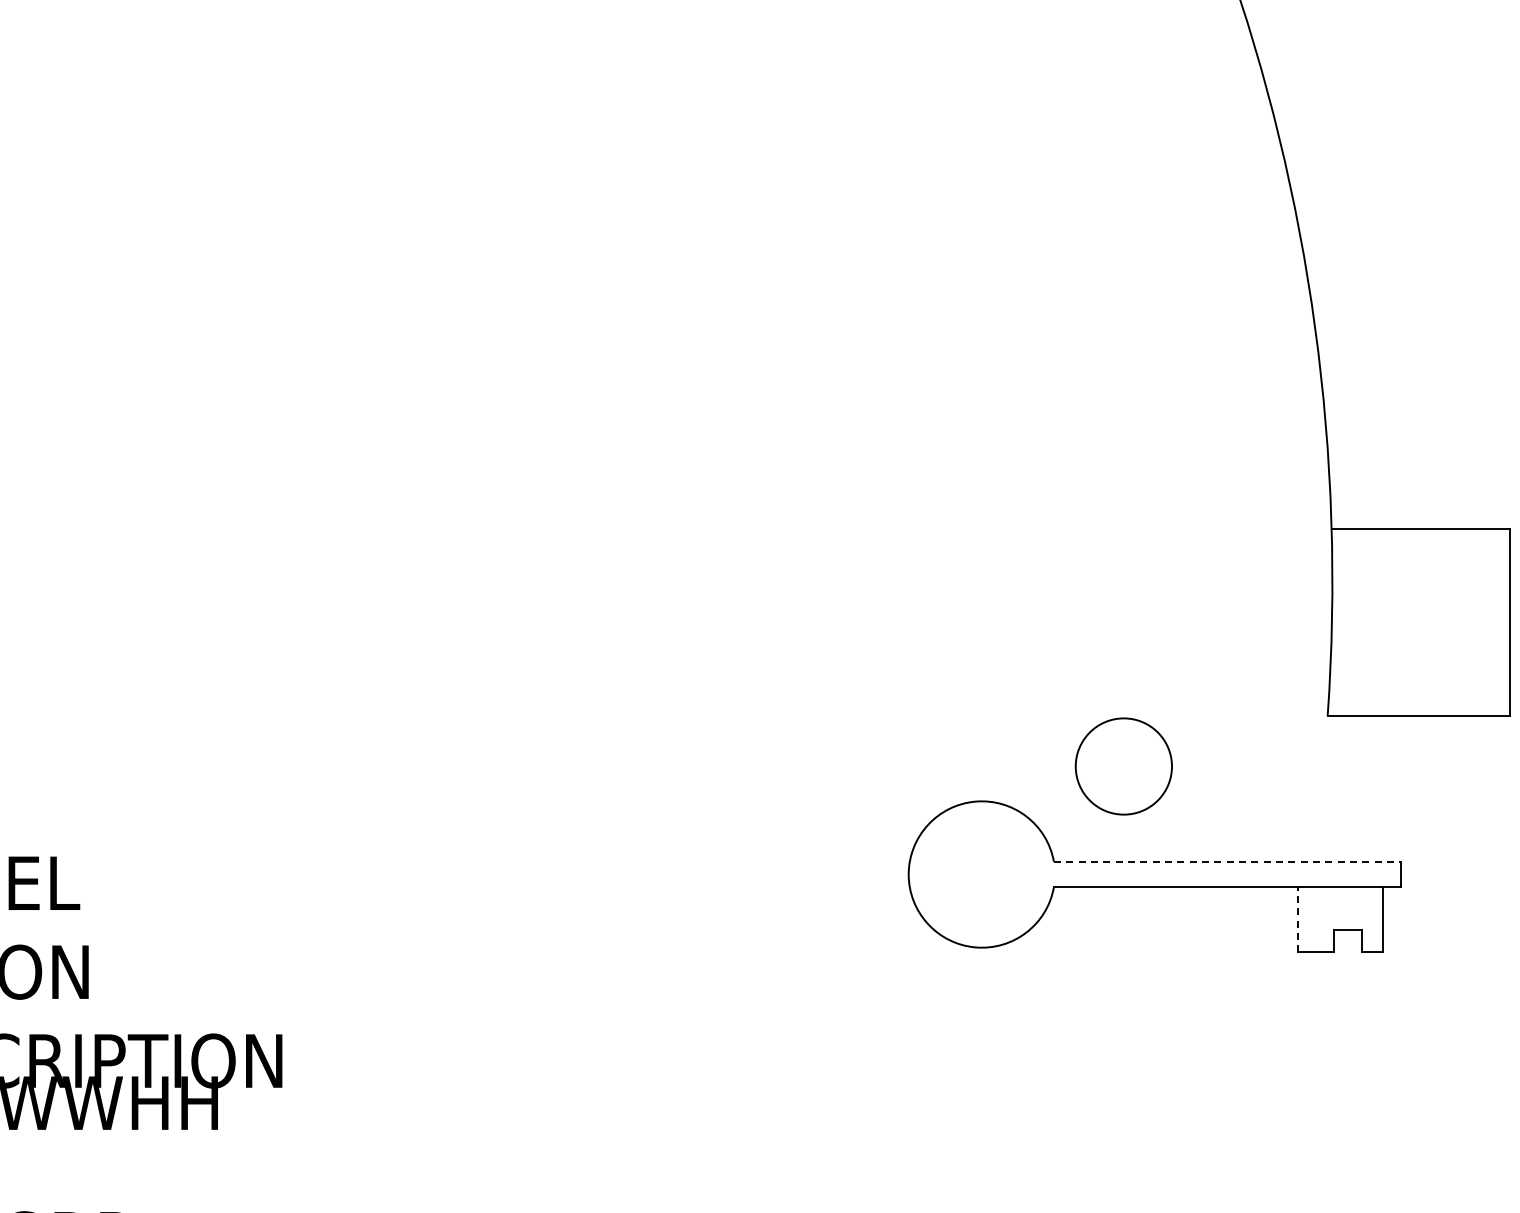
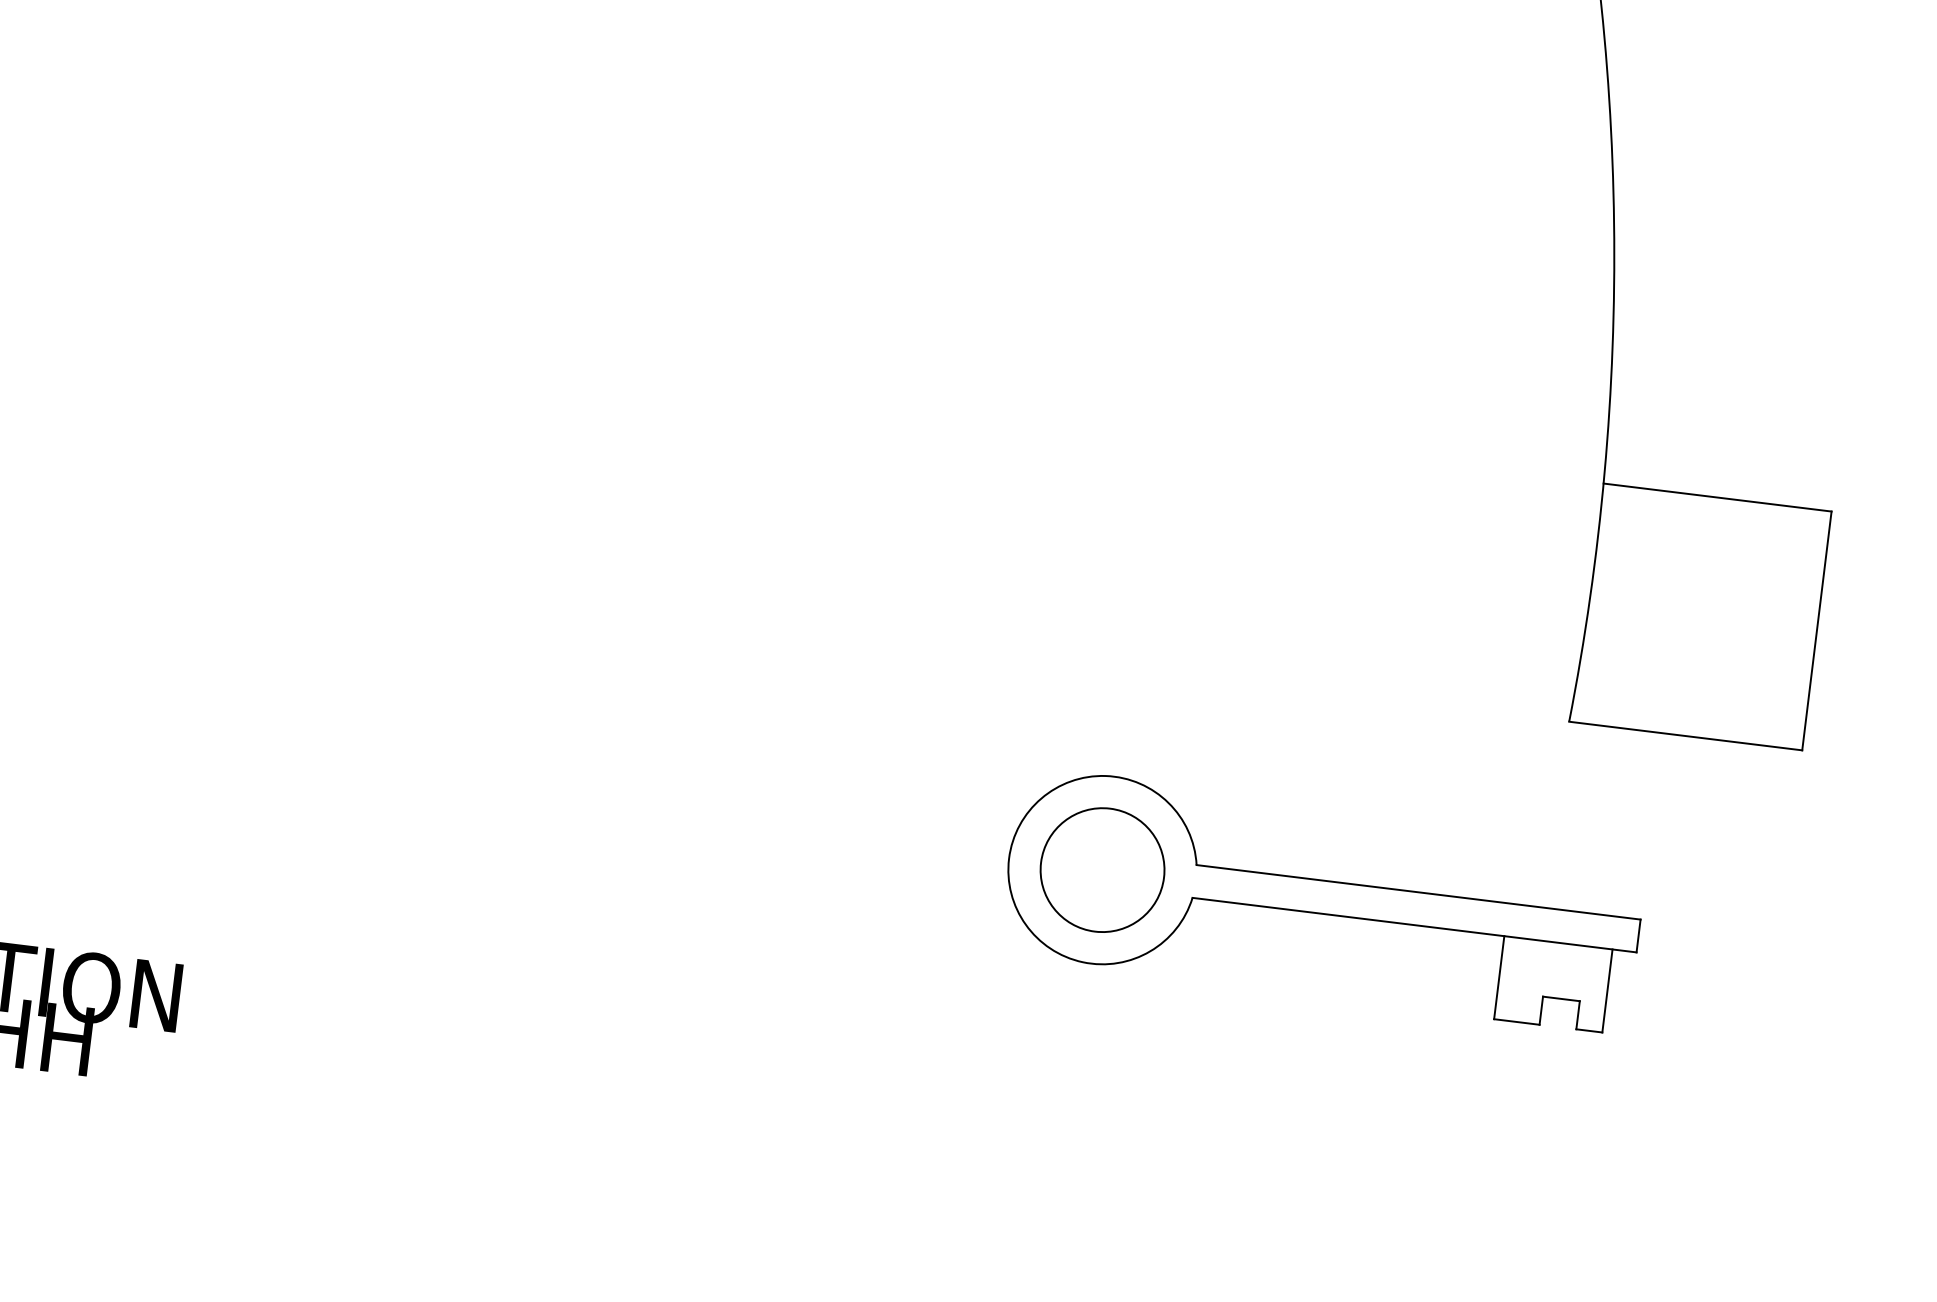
circle: (1123, 766) -> (1102, 870), moved
line: (1227, 861) -> (1418, 892), dashed -> solid
line: (1297, 919) -> (1498, 977), dashed -> solid

